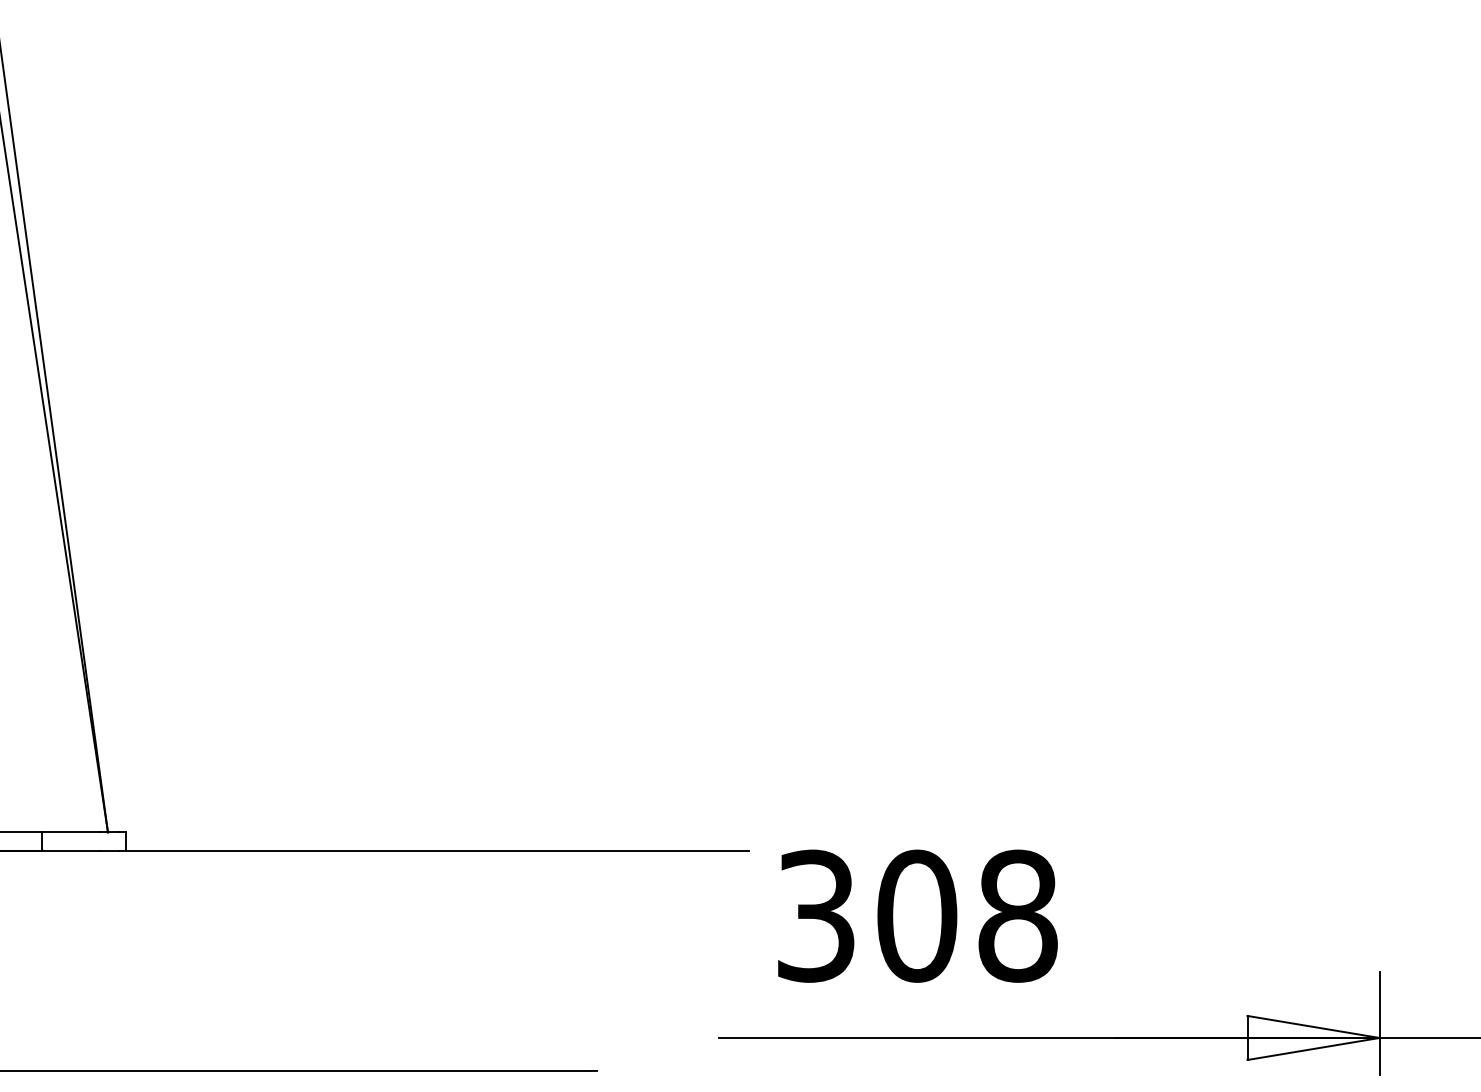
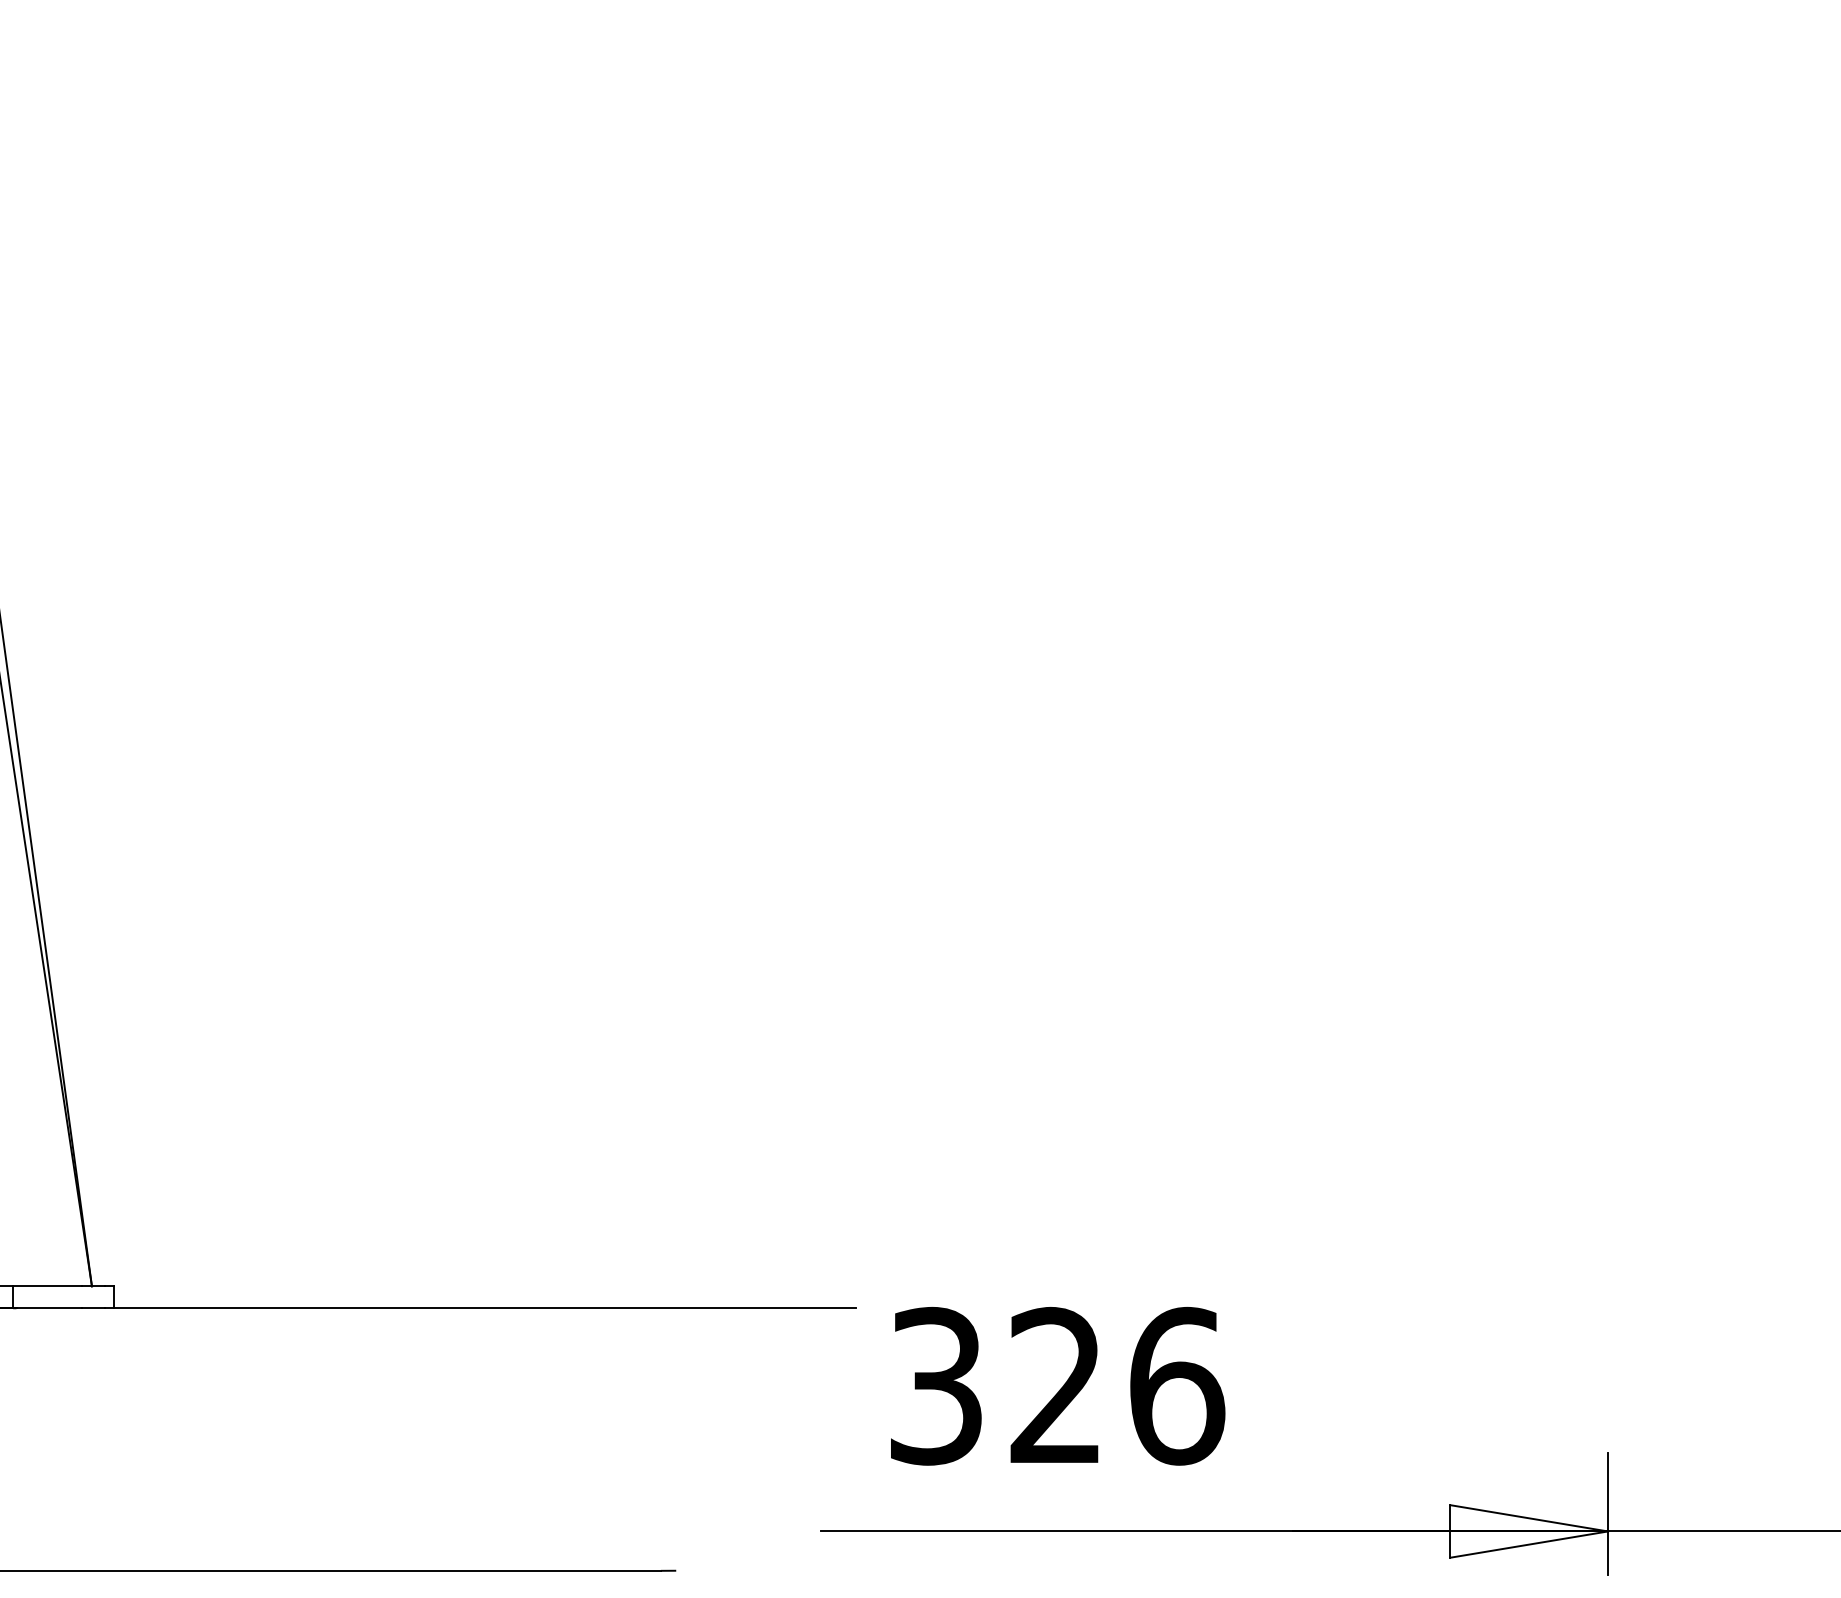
text: (968, 915) -> (1117, 1385), 308 -> 326

